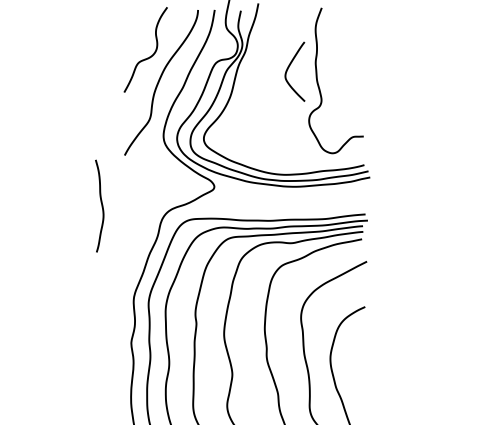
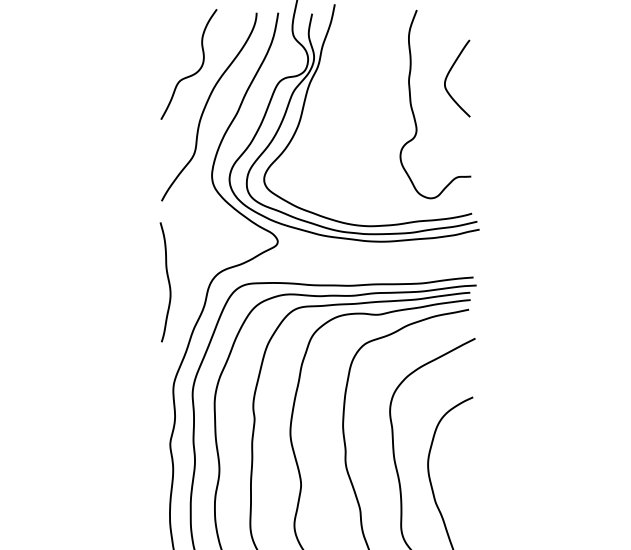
curve: (288, 69) -> (448, 75), moved
curve: (101, 205) -> (167, 281), moved

